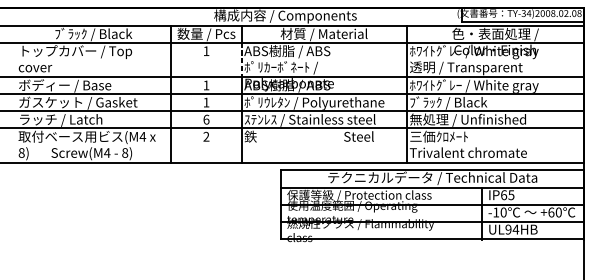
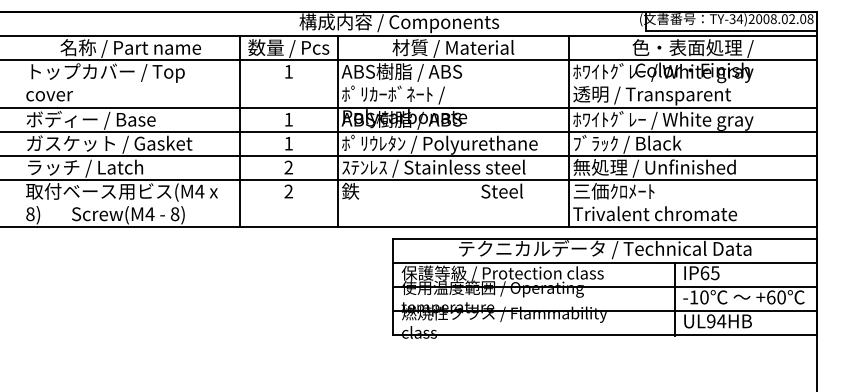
text: (93, 34) -> (130, 48), ﾌﾞﾗｯｸ / Black -> 名称 / Part name
line: (241, 59) -> (337, 83), dashed -> solid
text: (206, 119) -> (288, 167), 6 -> 2

